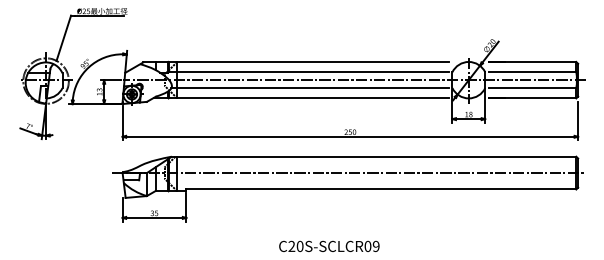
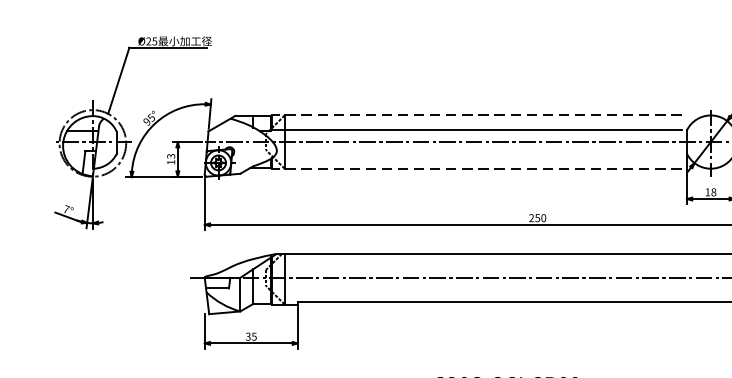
line: (308, 61) -> (476, 114), solid -> dashed
line: (309, 88) -> (477, 154), removed
line: (308, 98) -> (476, 168), solid -> dashed

